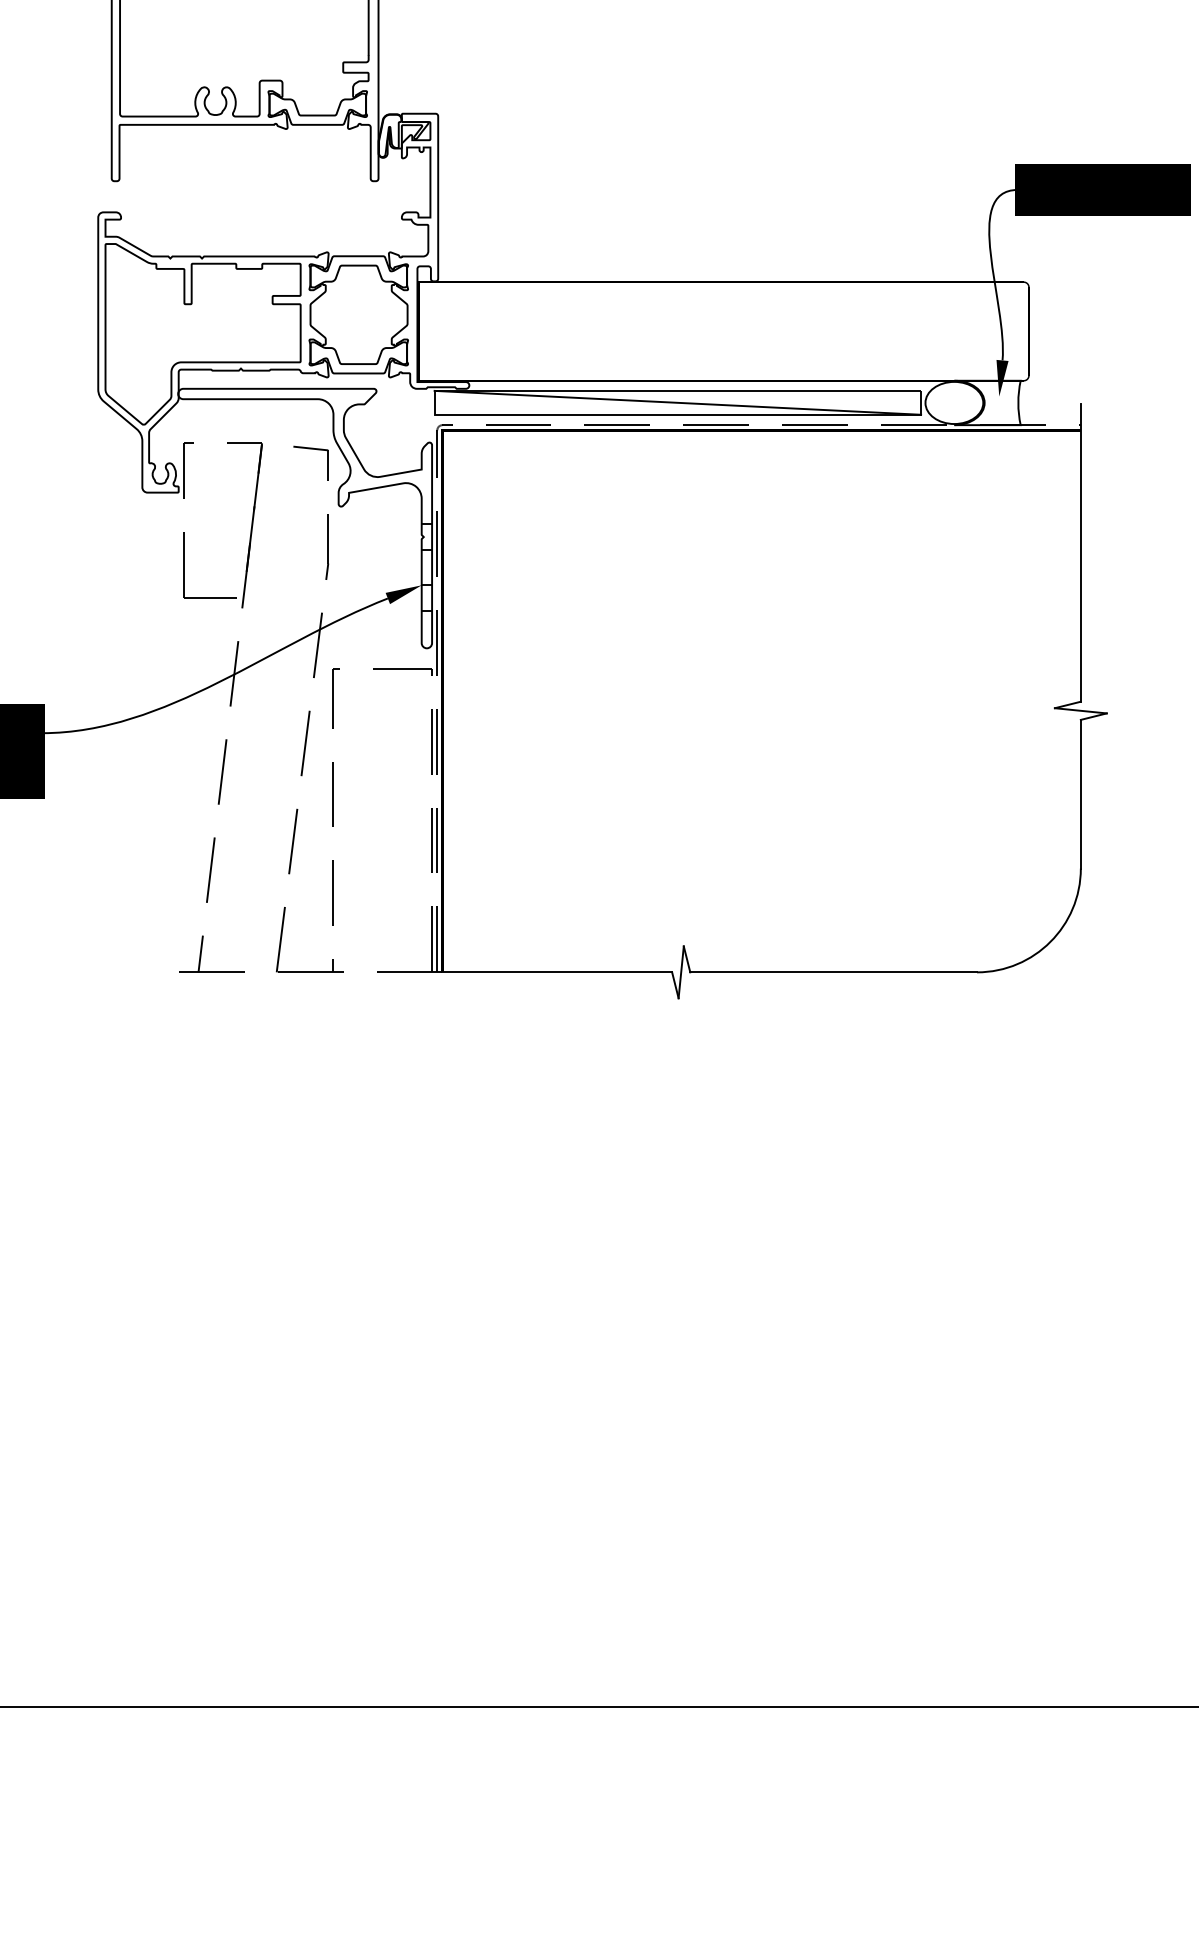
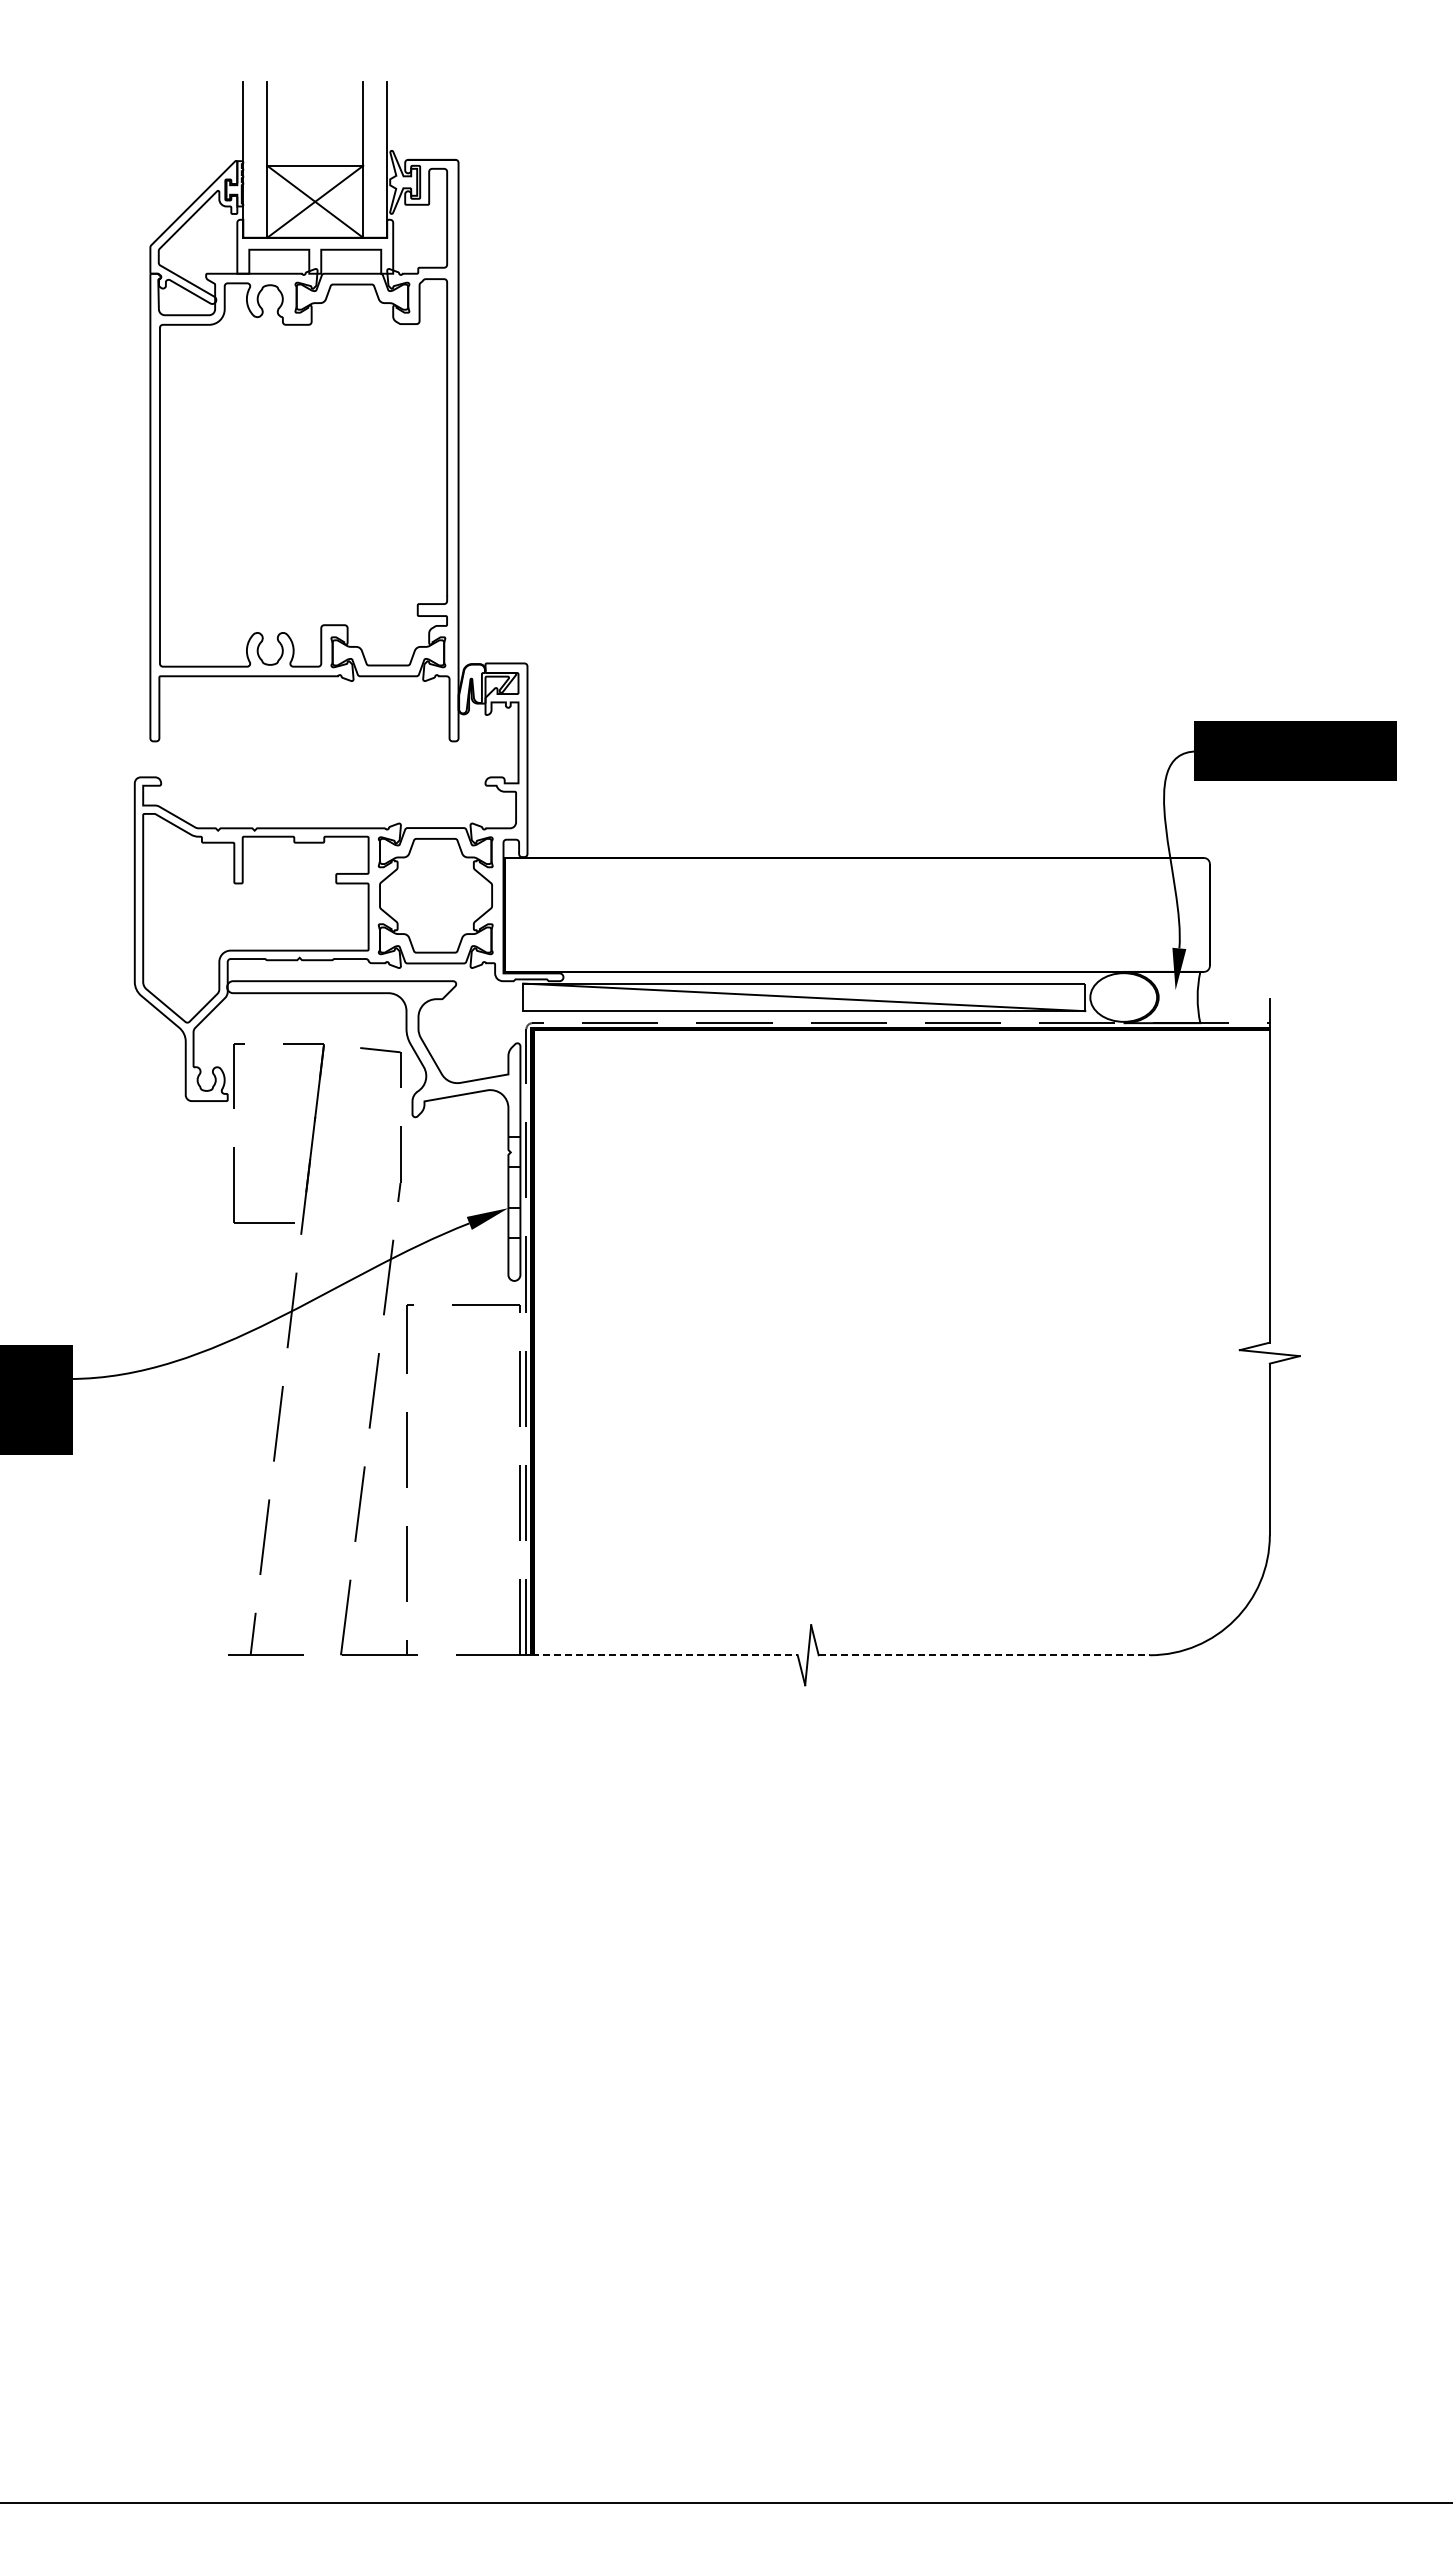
line: (557, 972) -> (665, 1655), solid -> dashed
line: (833, 972) -> (984, 1655), solid -> dashed

